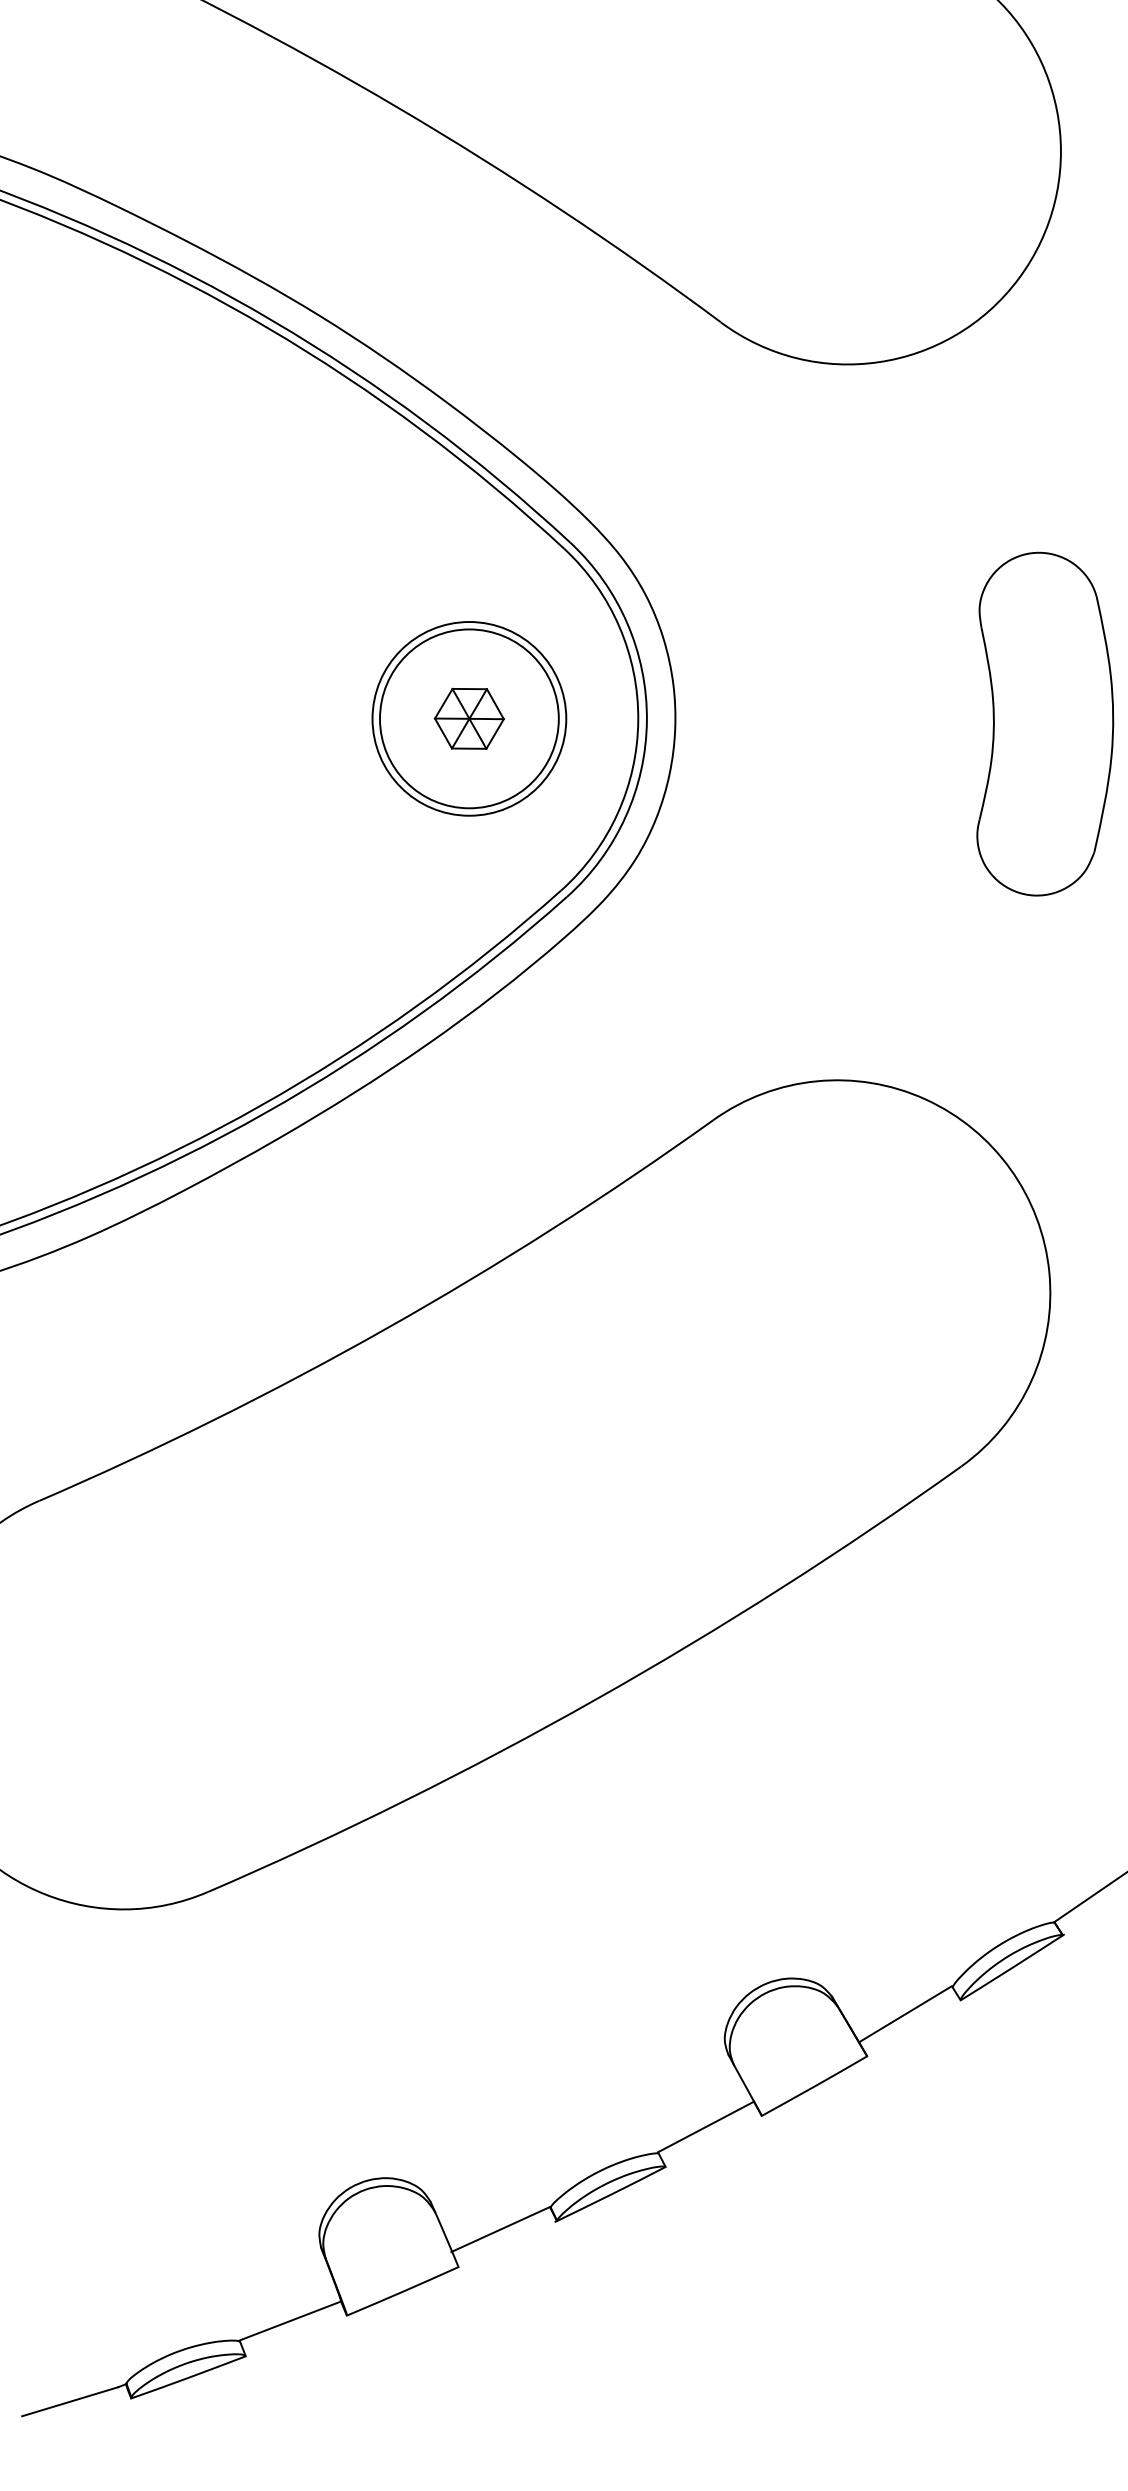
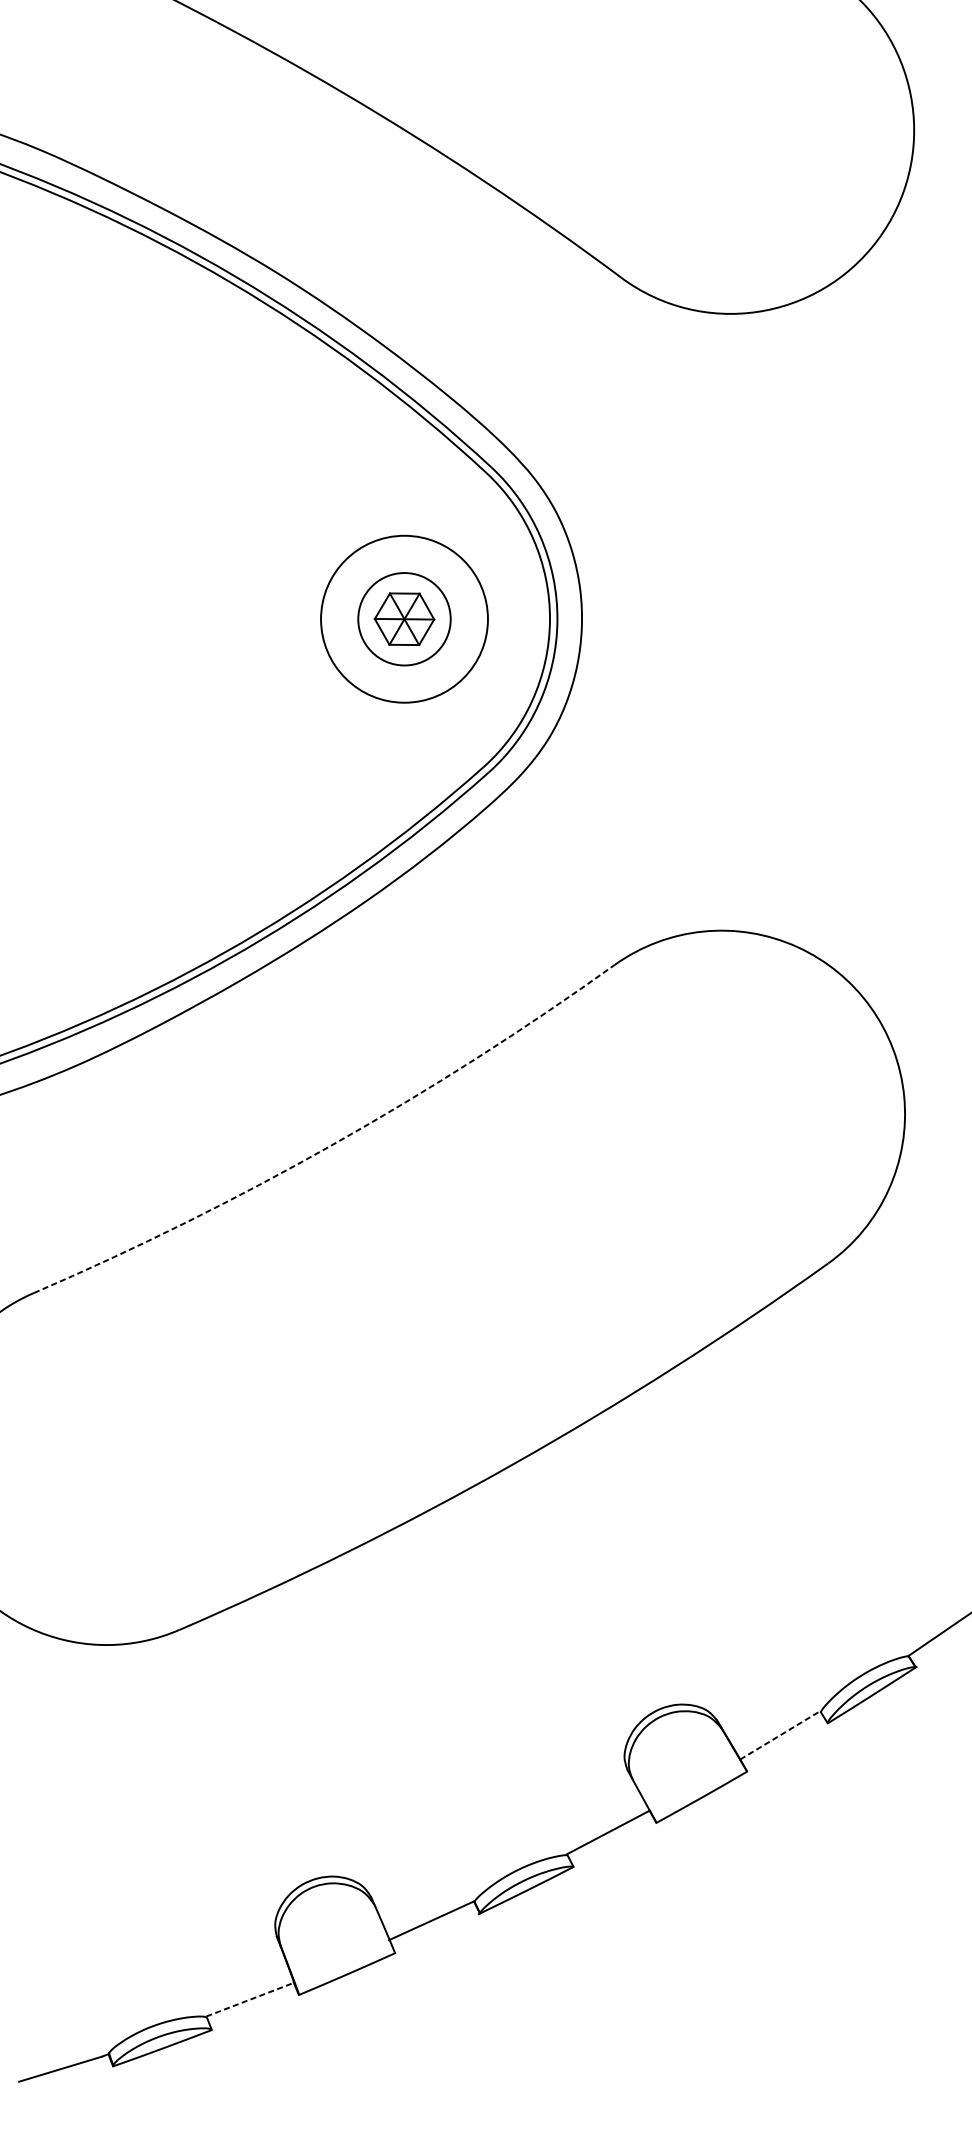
circle: (468, 718) -> (403, 618), size x0.6
part: (1045, 723) -> (900, 623), removed
arc: (386, 1328) -> (333, 1144), solid -> dashed
line: (905, 2013) -> (780, 1734), solid -> dashed
line: (290, 2320) -> (250, 1999), solid -> dashed

